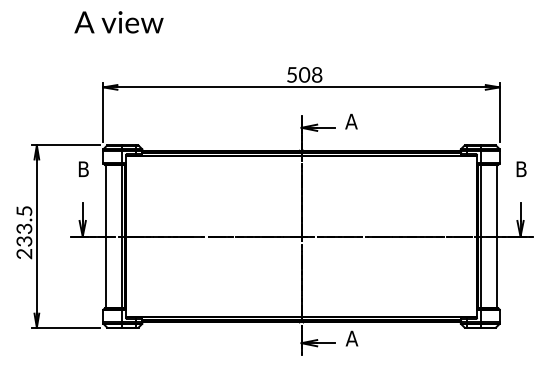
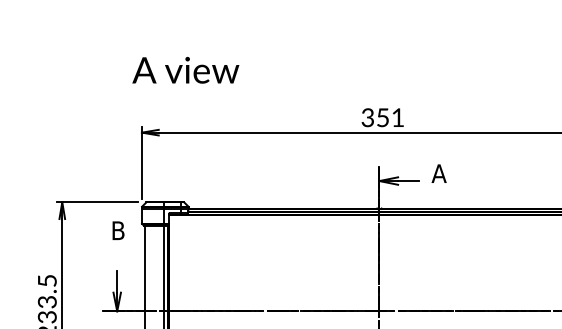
text: (118, 22) -> (185, 70), moved
text: (304, 74) -> (382, 117), 508 -> 351

